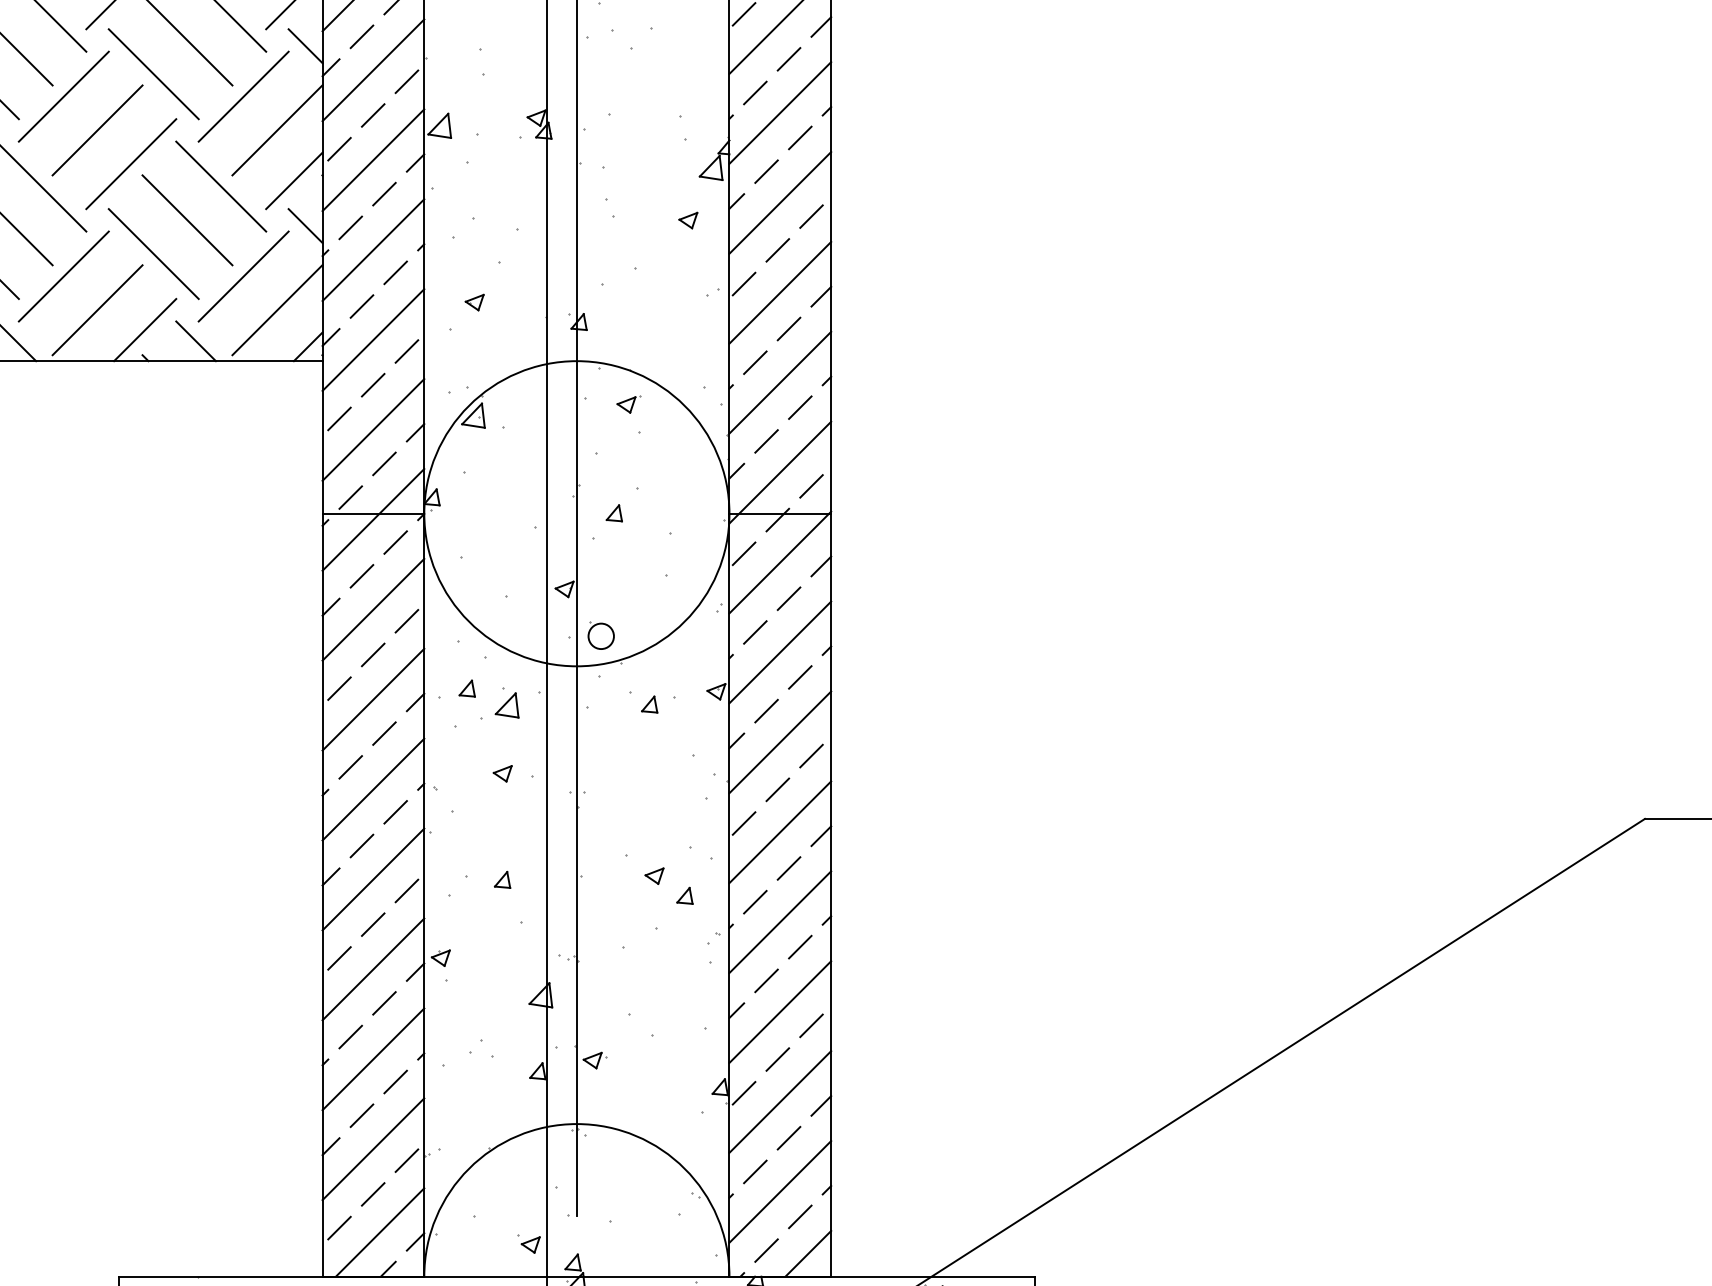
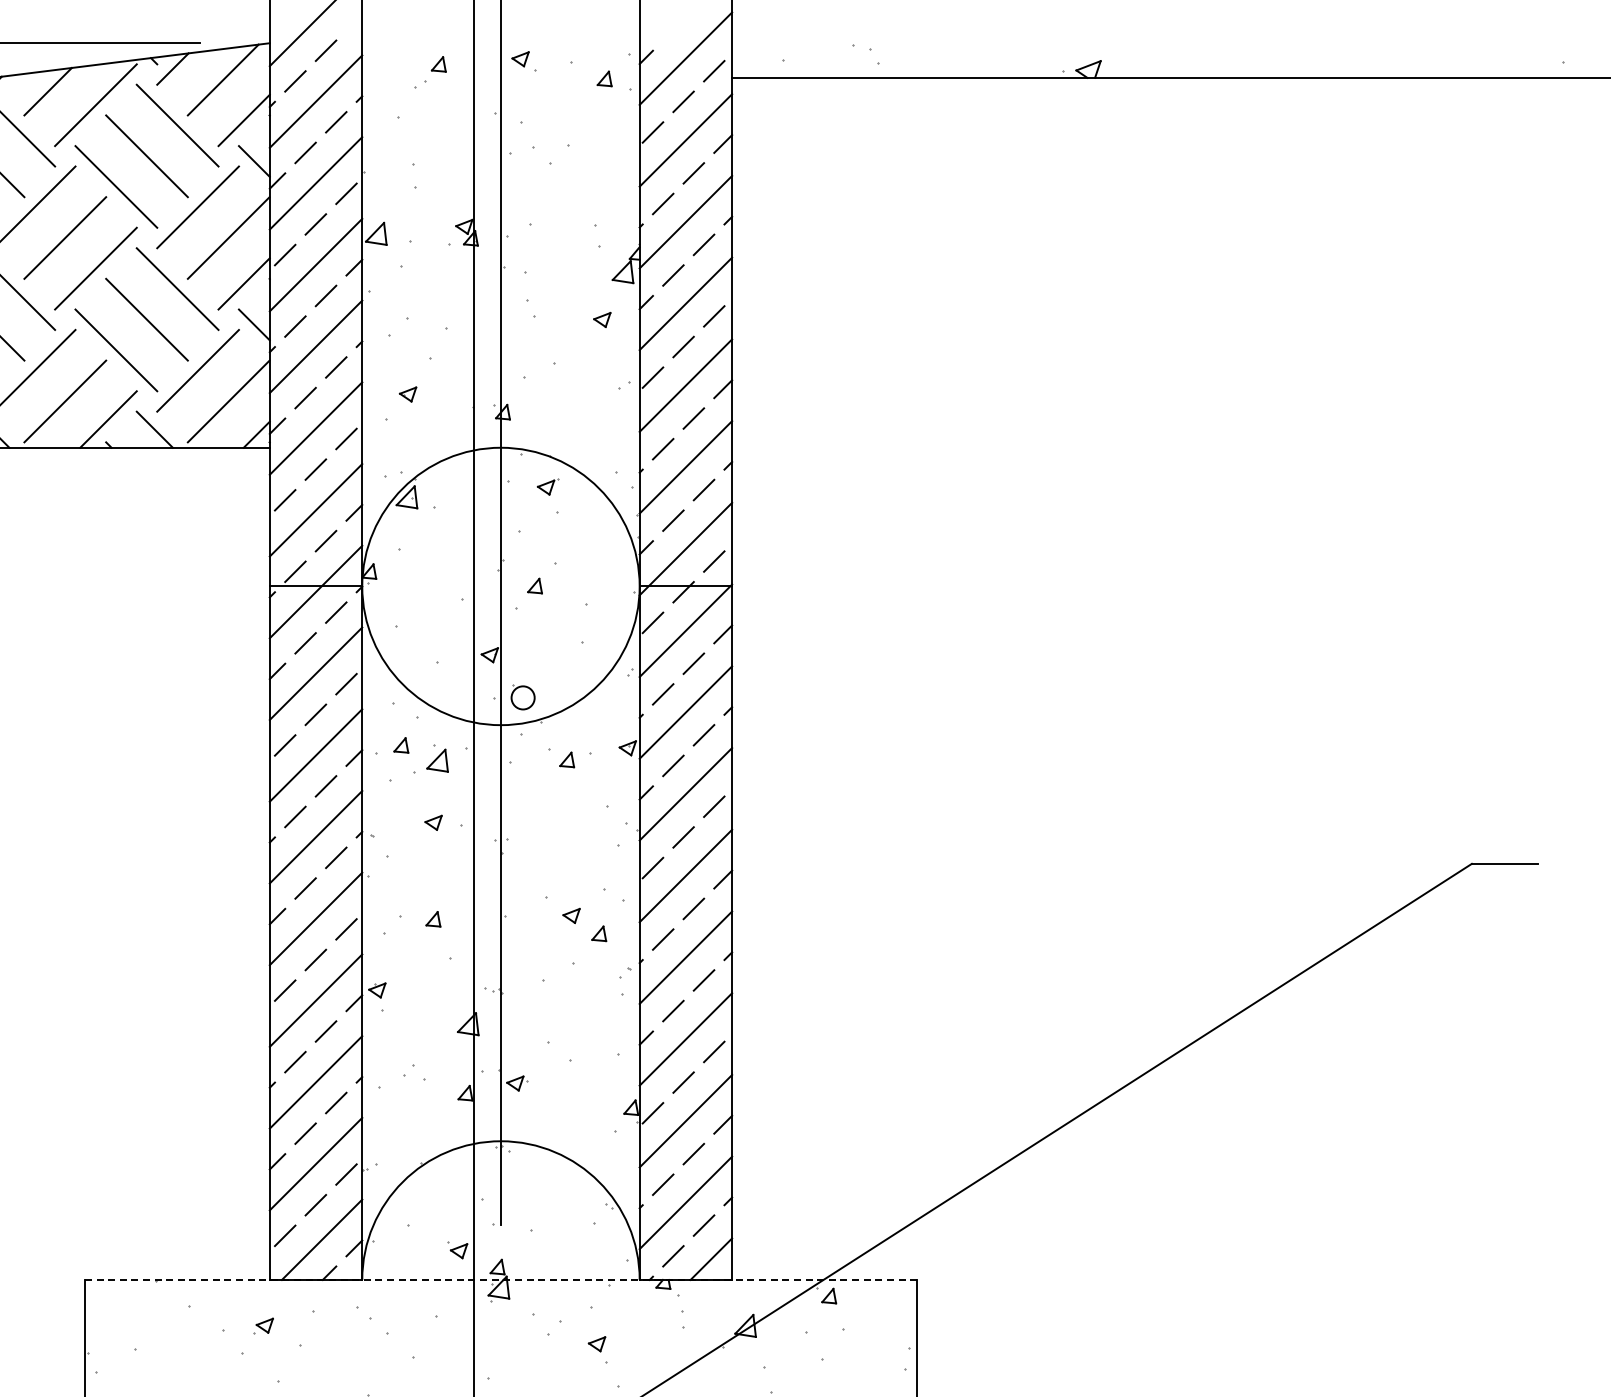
line: (577, 1276) -> (501, 1279), solid -> dashed

